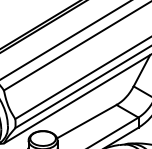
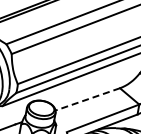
line: (86, 121) -> (87, 99), solid -> dashed

